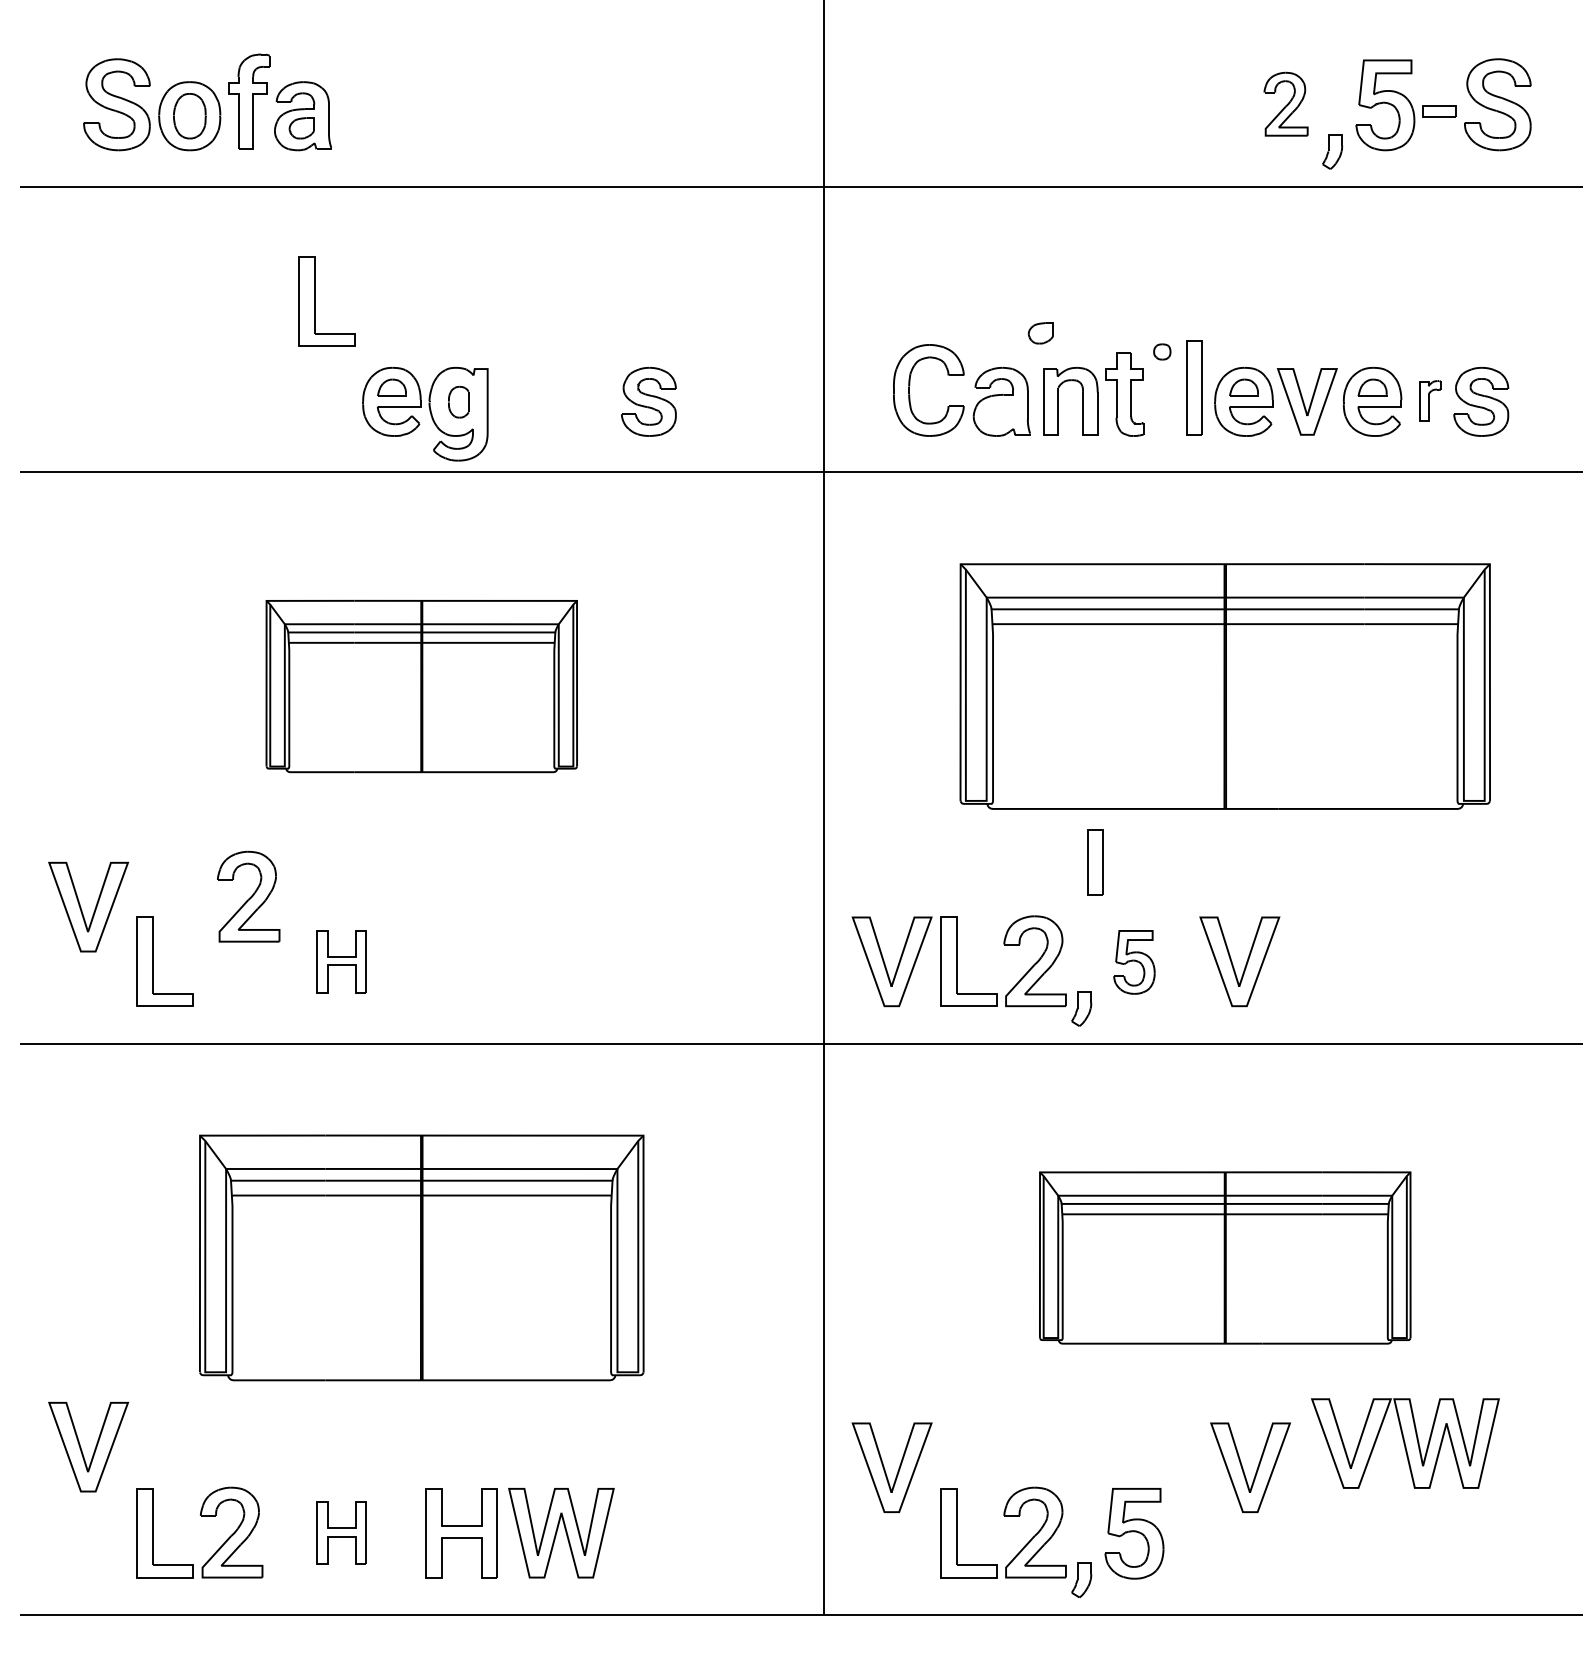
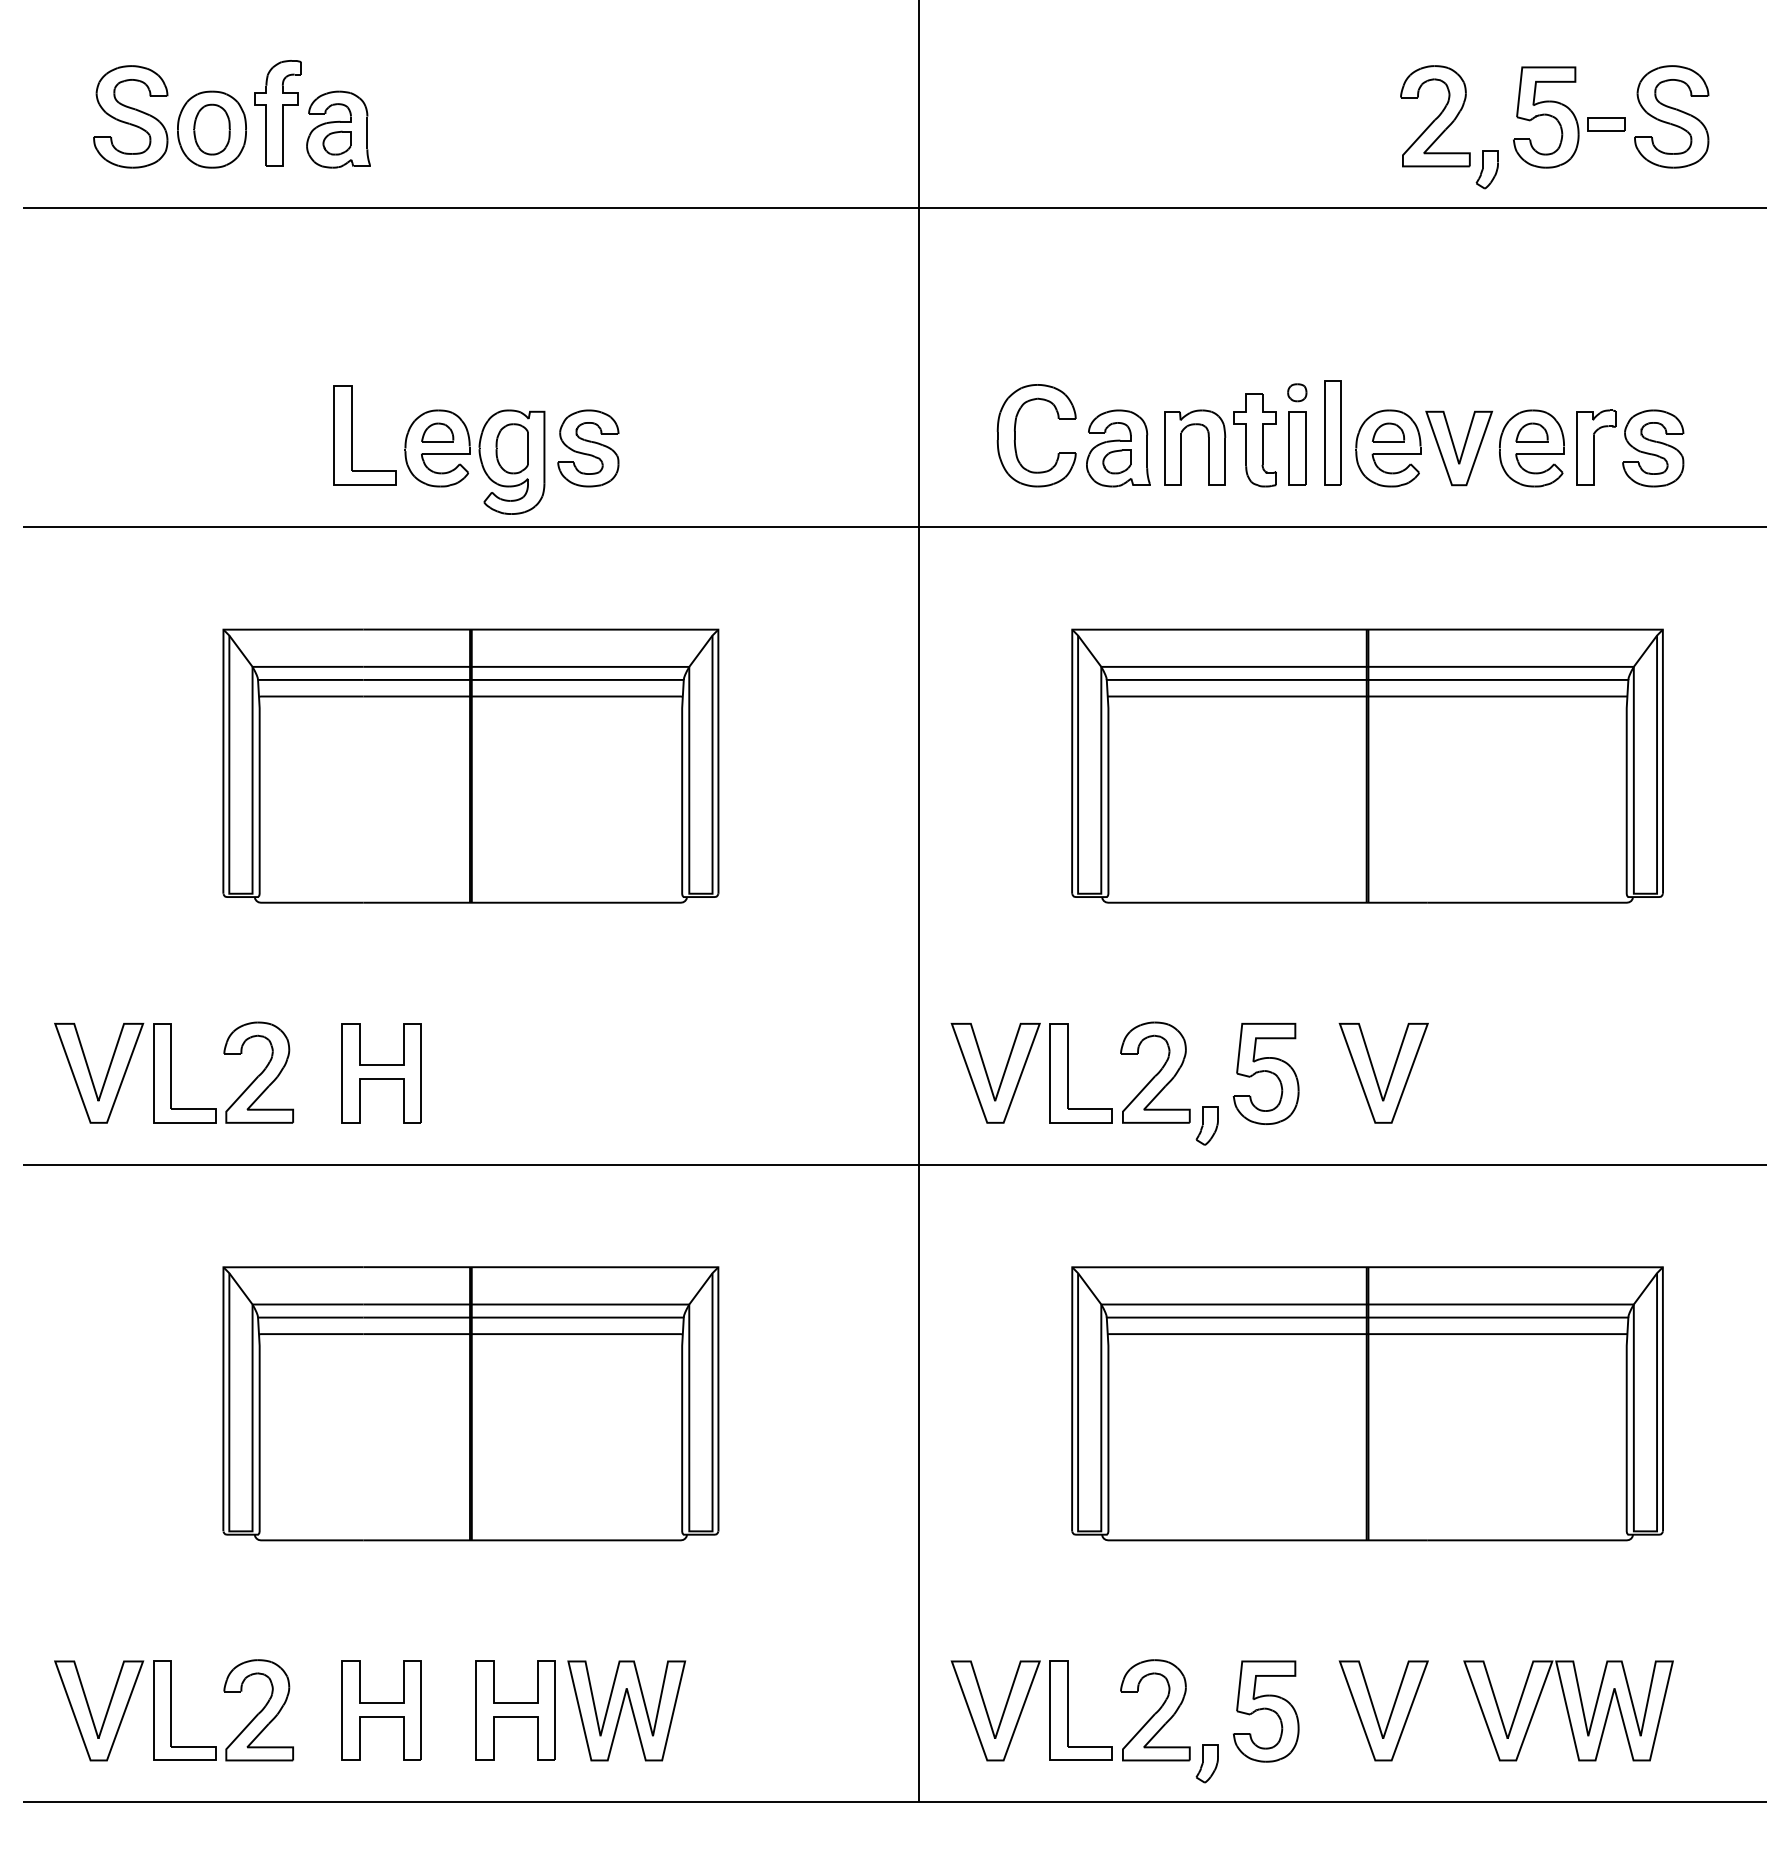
part: (1286, 104) -> (1435, 116), size x1.43
part: (315, 301) -> (352, 435), moved
part: (1040, 332) -> (1116, 461), moved
part: (458, 401) -> (511, 448), size x1.43
part: (649, 401) -> (588, 448), moved
part: (1430, 401) -> (1596, 447), size x1.67
part: (421, 685) -> (470, 765), size x1.43
part: (1095, 862) -> (1297, 448), moved
part: (248, 896) -> (258, 1072), moved
part: (94, 910) -> (105, 1076), moved
part: (341, 961) -> (381, 1073), size x1.43
part: (1133, 961) -> (1265, 1073), size x1.43
part: (1225, 1257) -> (1367, 1403), size x1.43
part: (1405, 1443) -> (1568, 1710), moved
part: (94, 1449) -> (105, 1713), moved
part: (898, 1469) -> (1002, 1712), moved
part: (1256, 1469) -> (1390, 1712), moved
part: (341, 1532) -> (381, 1710), size x1.43

